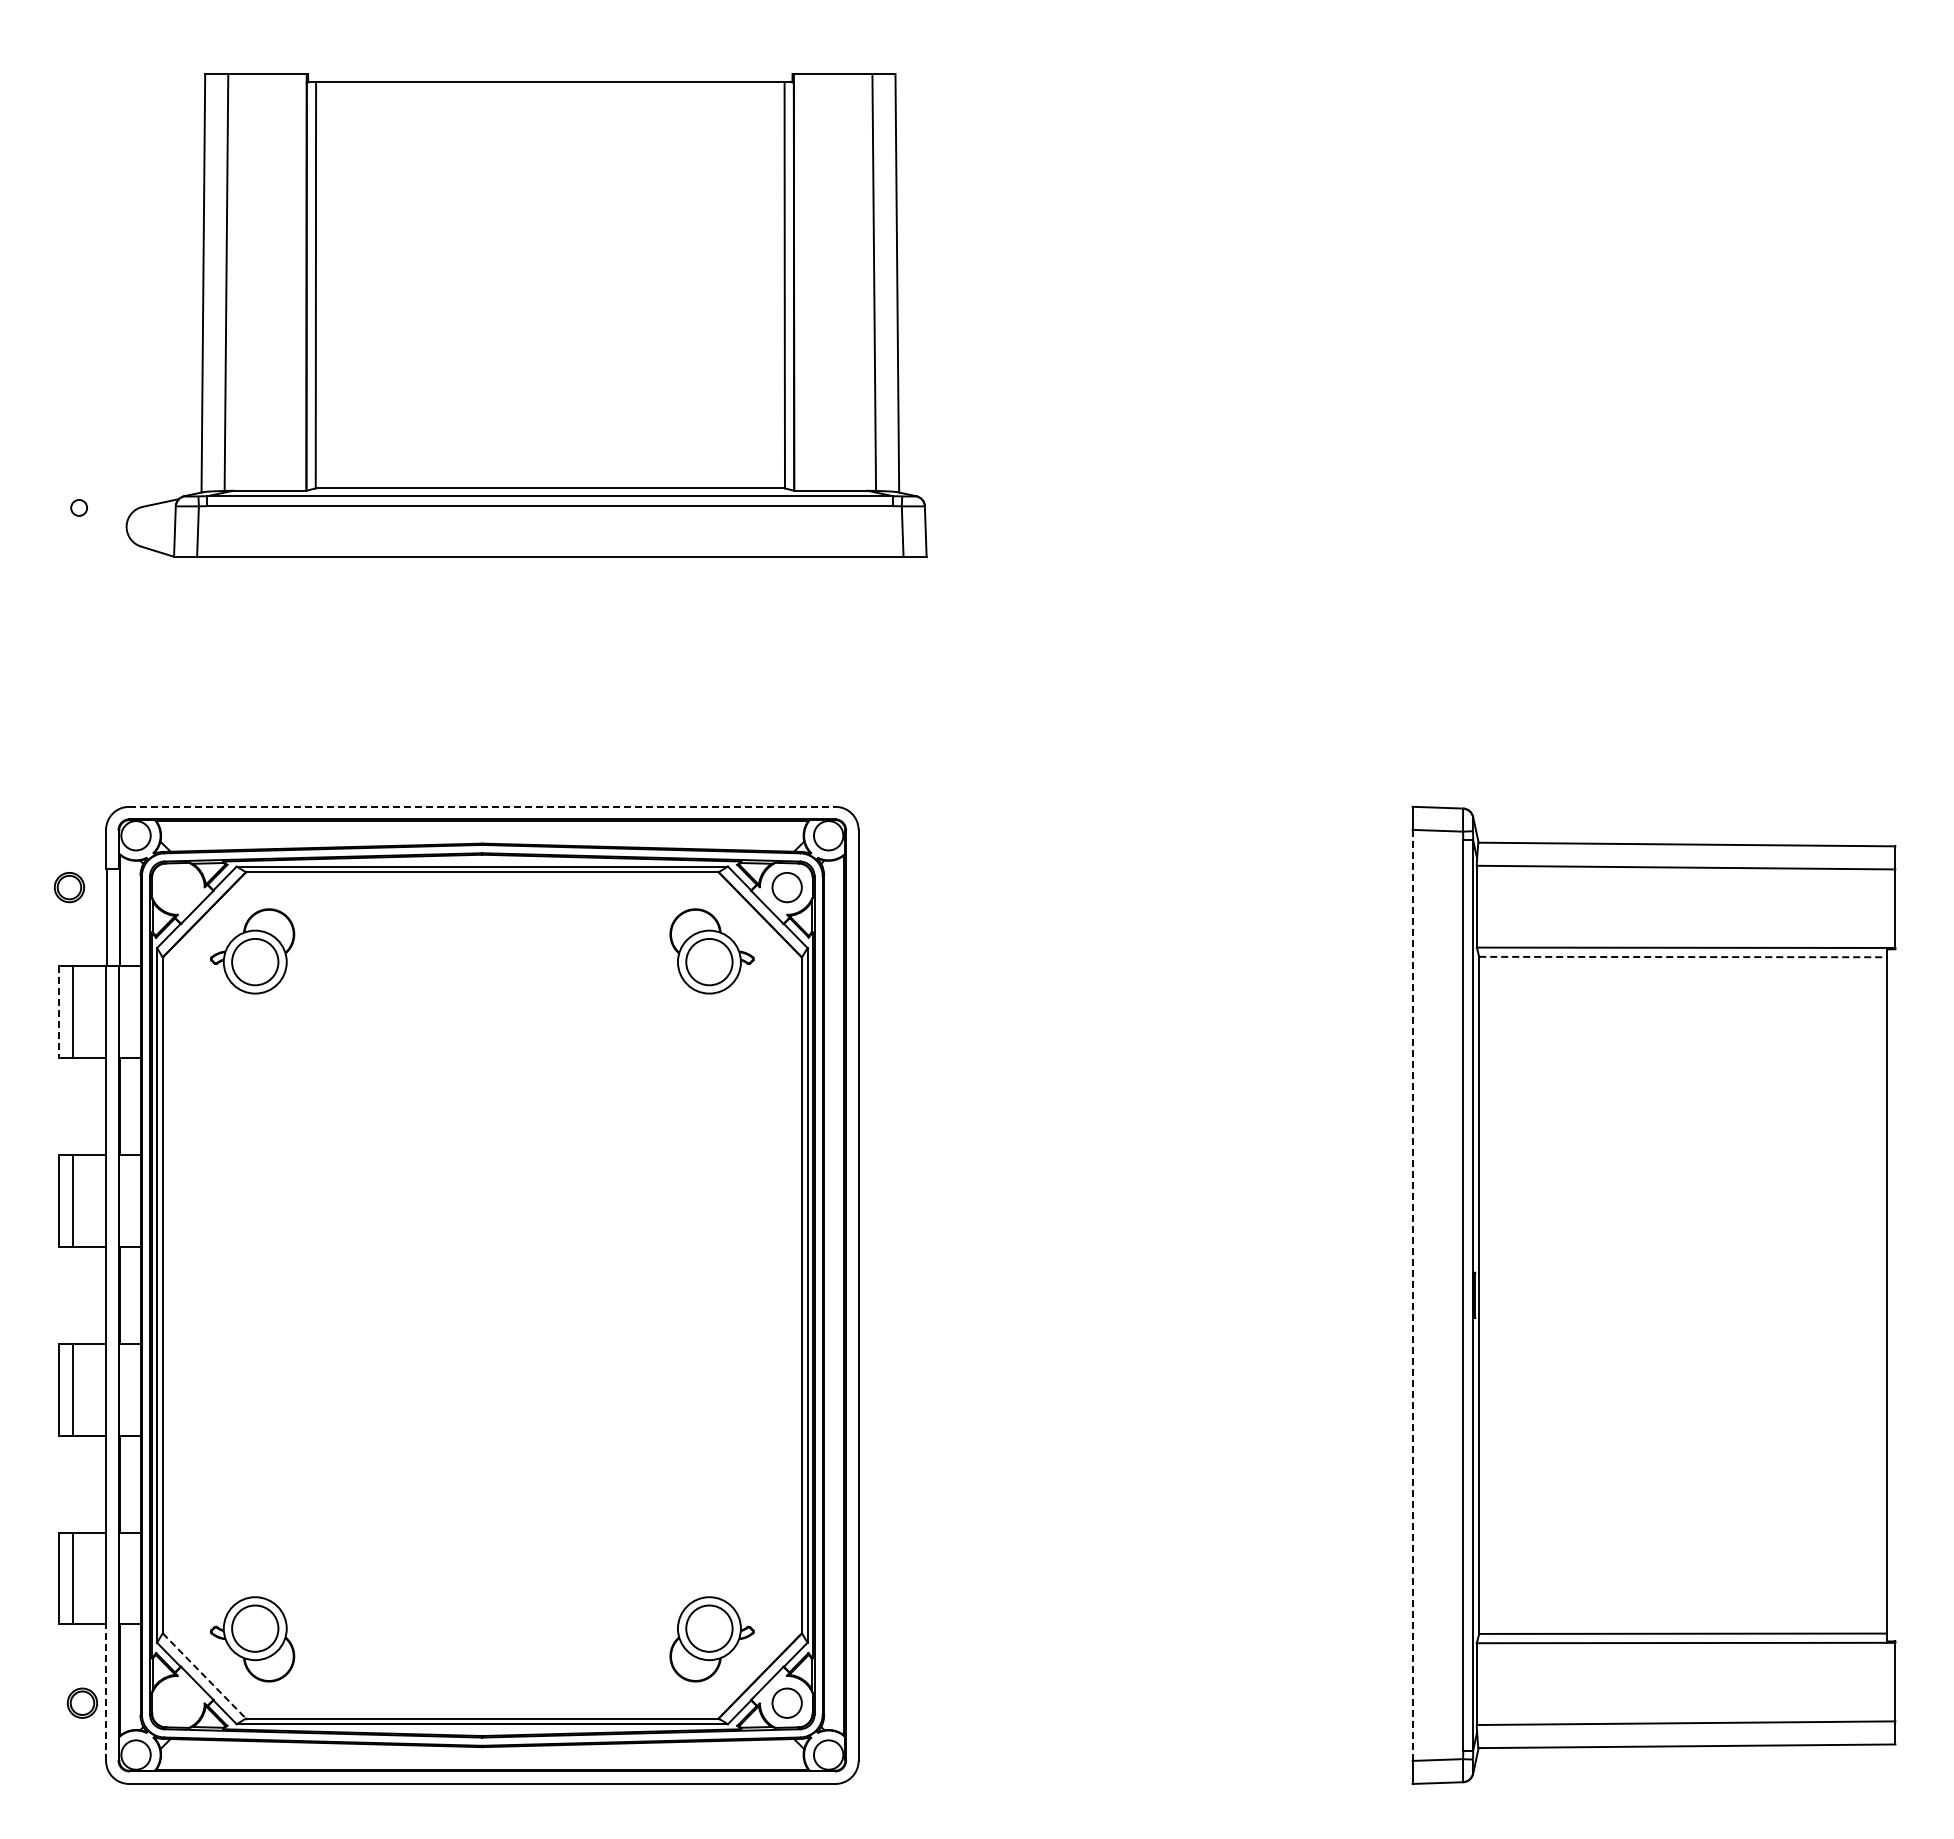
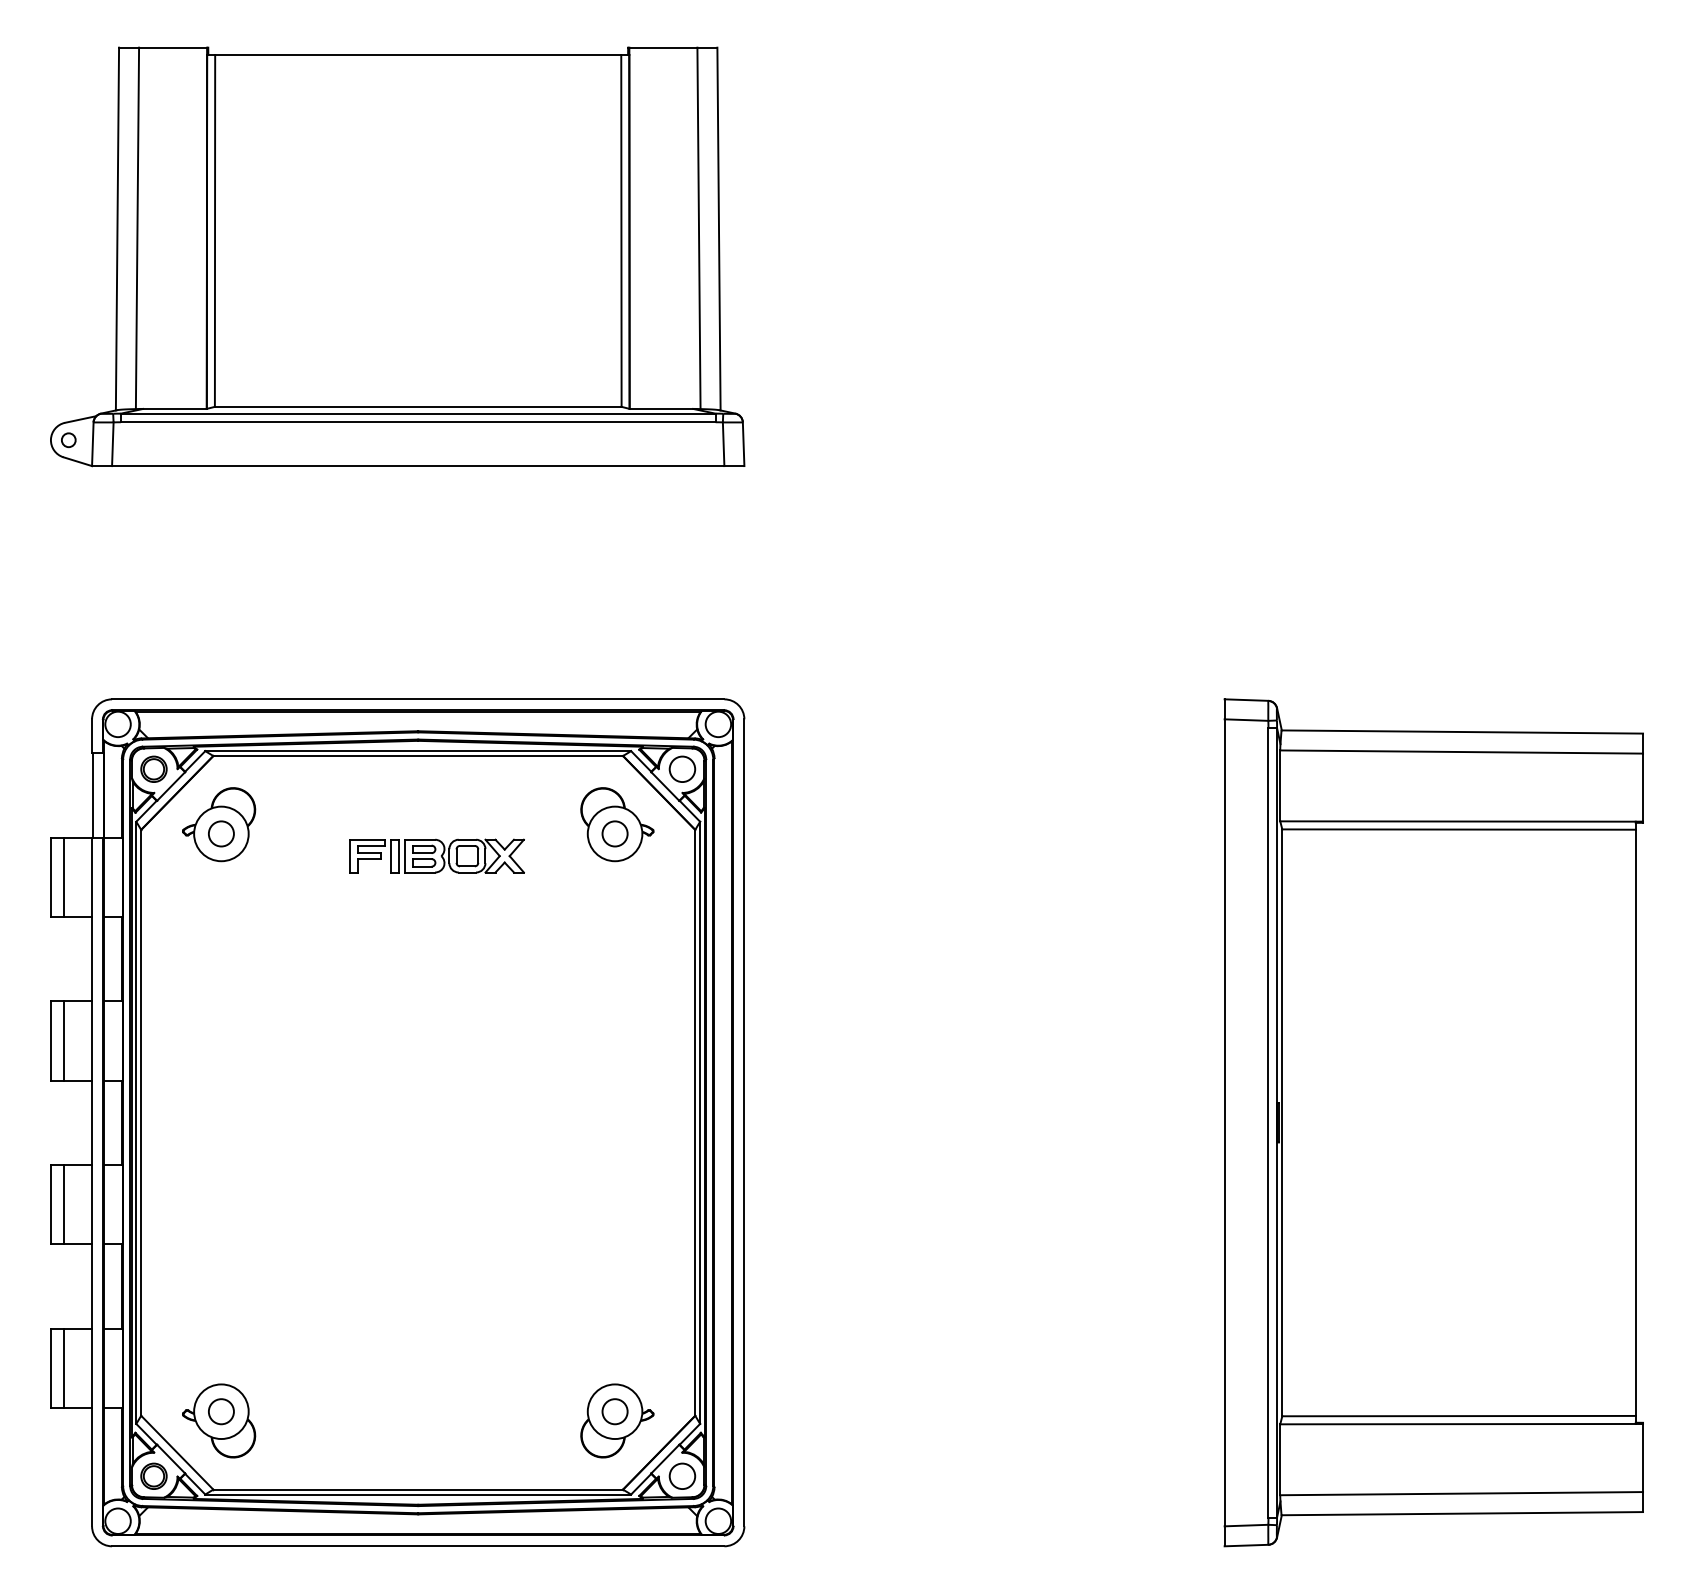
part: (526, 315) -> (397, 256), moved
line: (482, 806) -> (418, 699), dashed -> solid
part: (69, 887) -> (153, 769), moved
line: (1683, 957) -> (1459, 829), dashed -> solid
circle: (254, 961) -> (220, 833), size x0.62
circle: (708, 961) -> (614, 833), size x0.62
part: (503, 987) -> (436, 855), added
line: (58, 1012) -> (50, 877), dashed -> solid
line: (1412, 1295) -> (1224, 1122), dashed -> solid
circle: (254, 1628) -> (220, 1411), size x0.62
circle: (708, 1628) -> (614, 1411), size x0.62
line: (204, 1675) -> (177, 1452), dashed -> solid
line: (106, 1692) -> (92, 1467), dashed -> solid
part: (82, 1702) -> (153, 1475), moved

